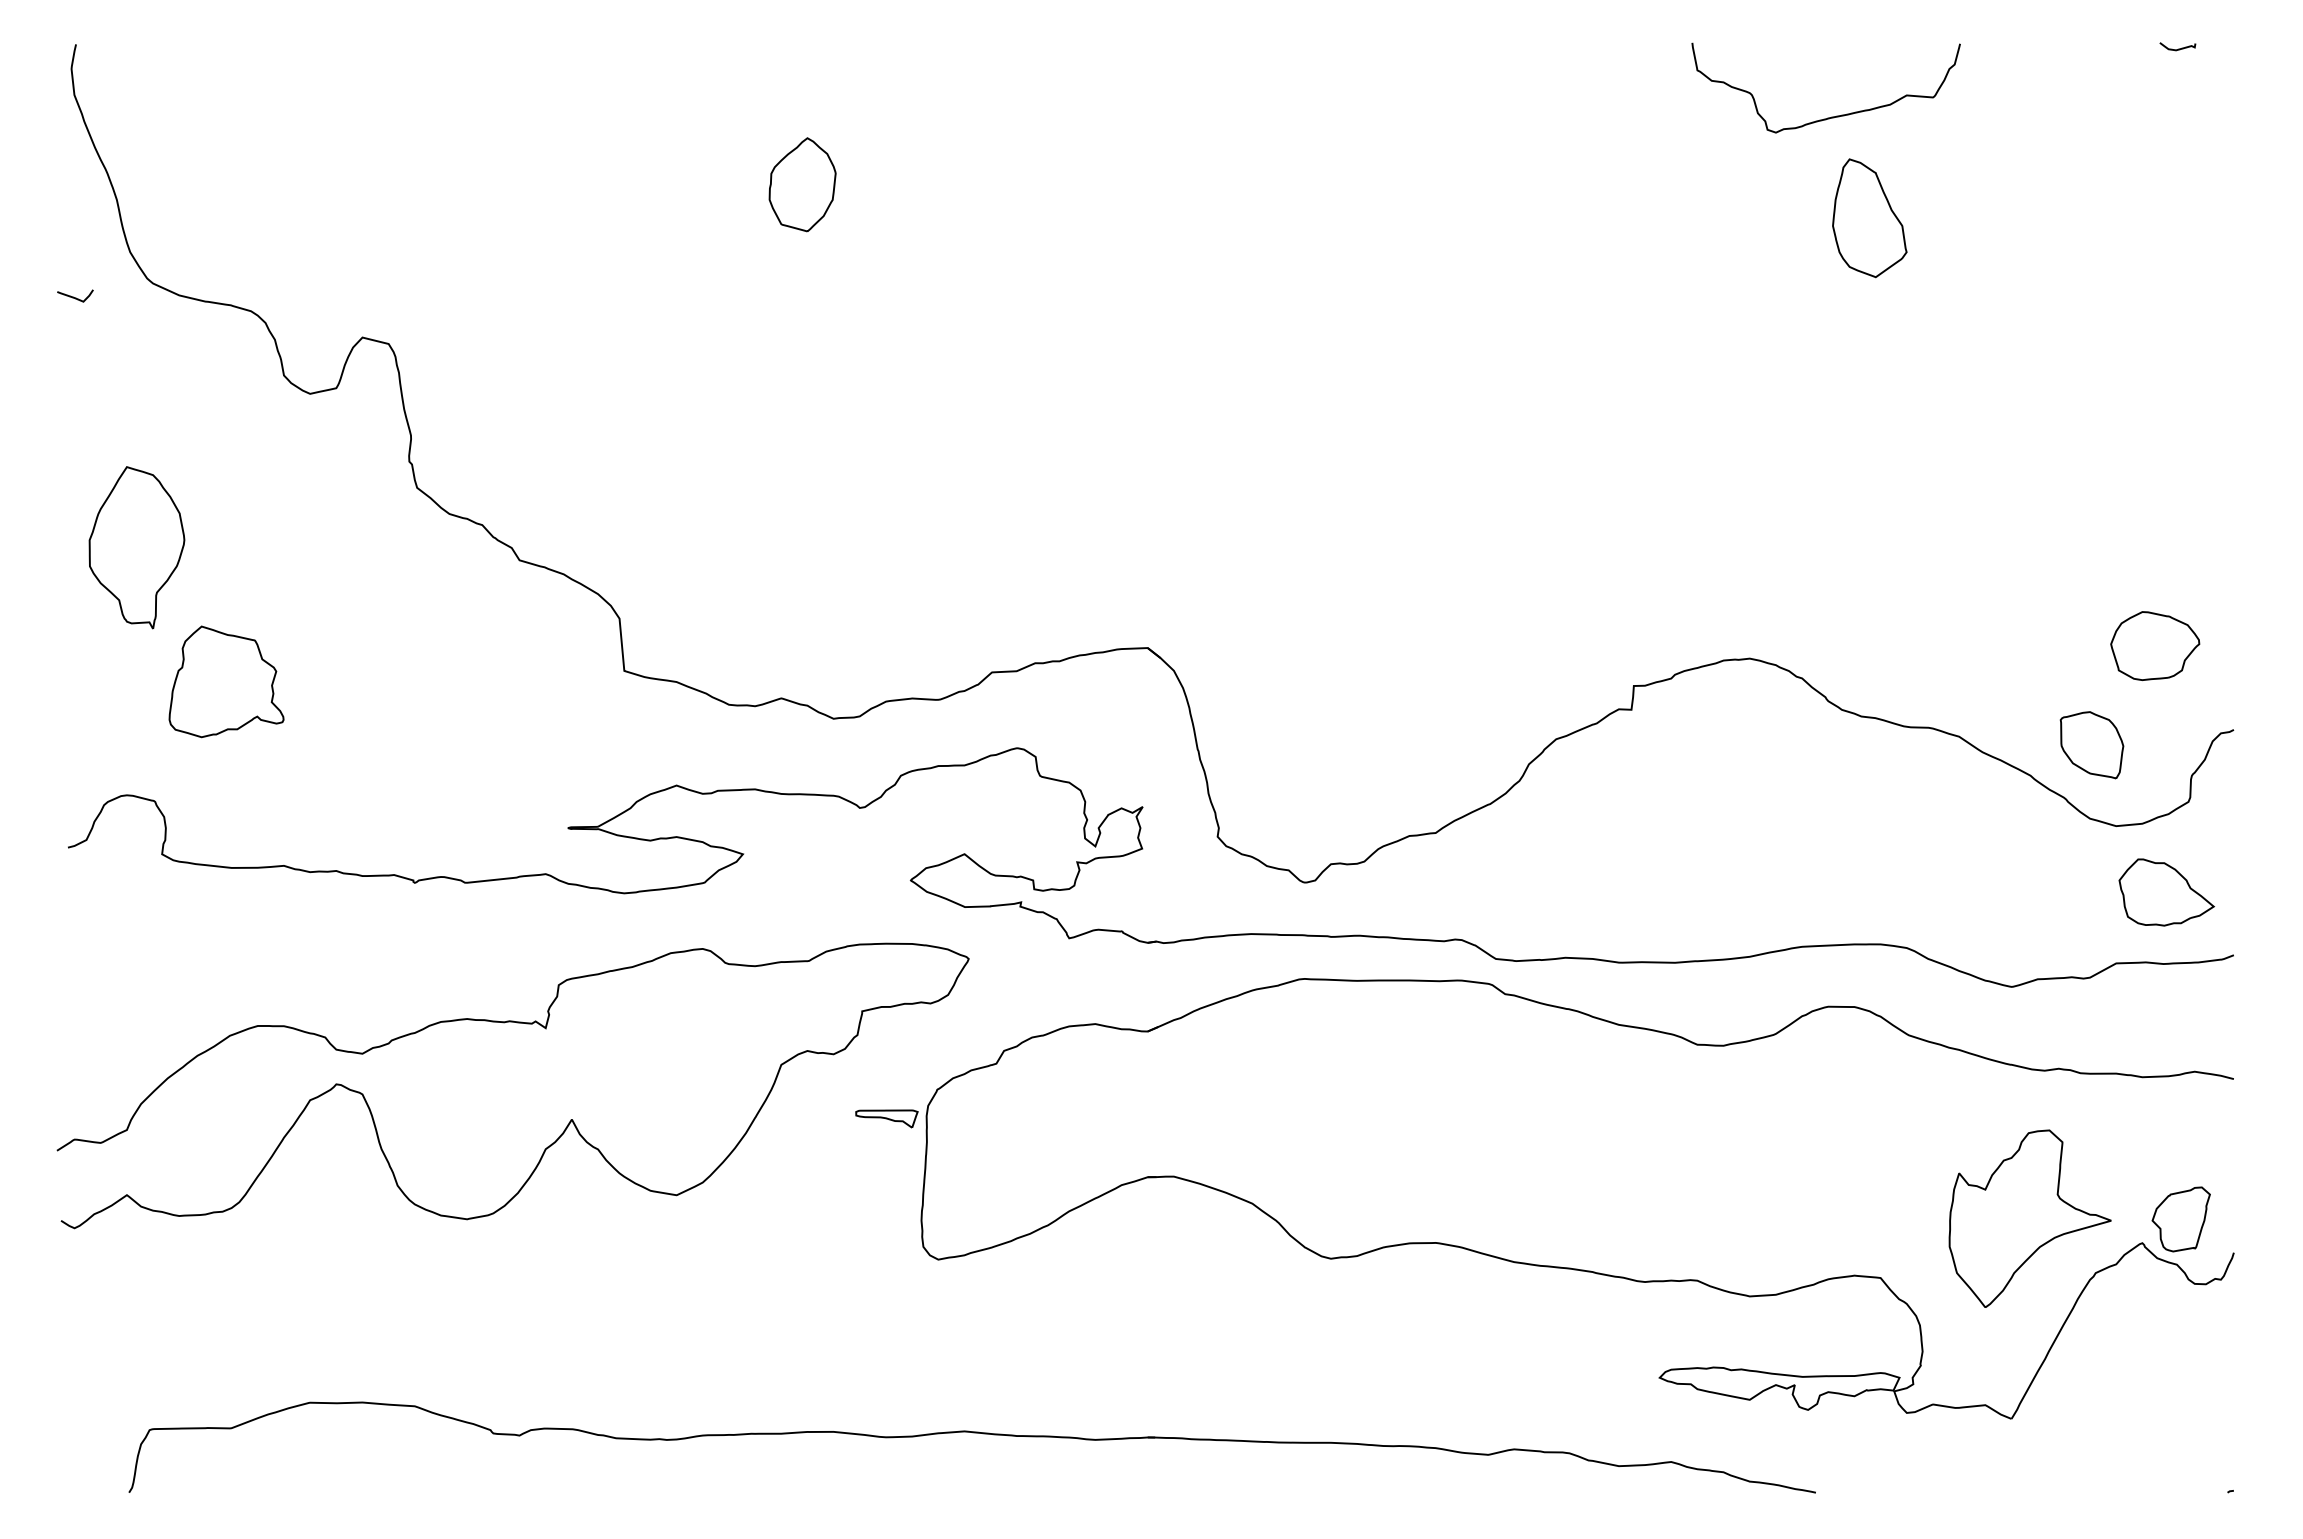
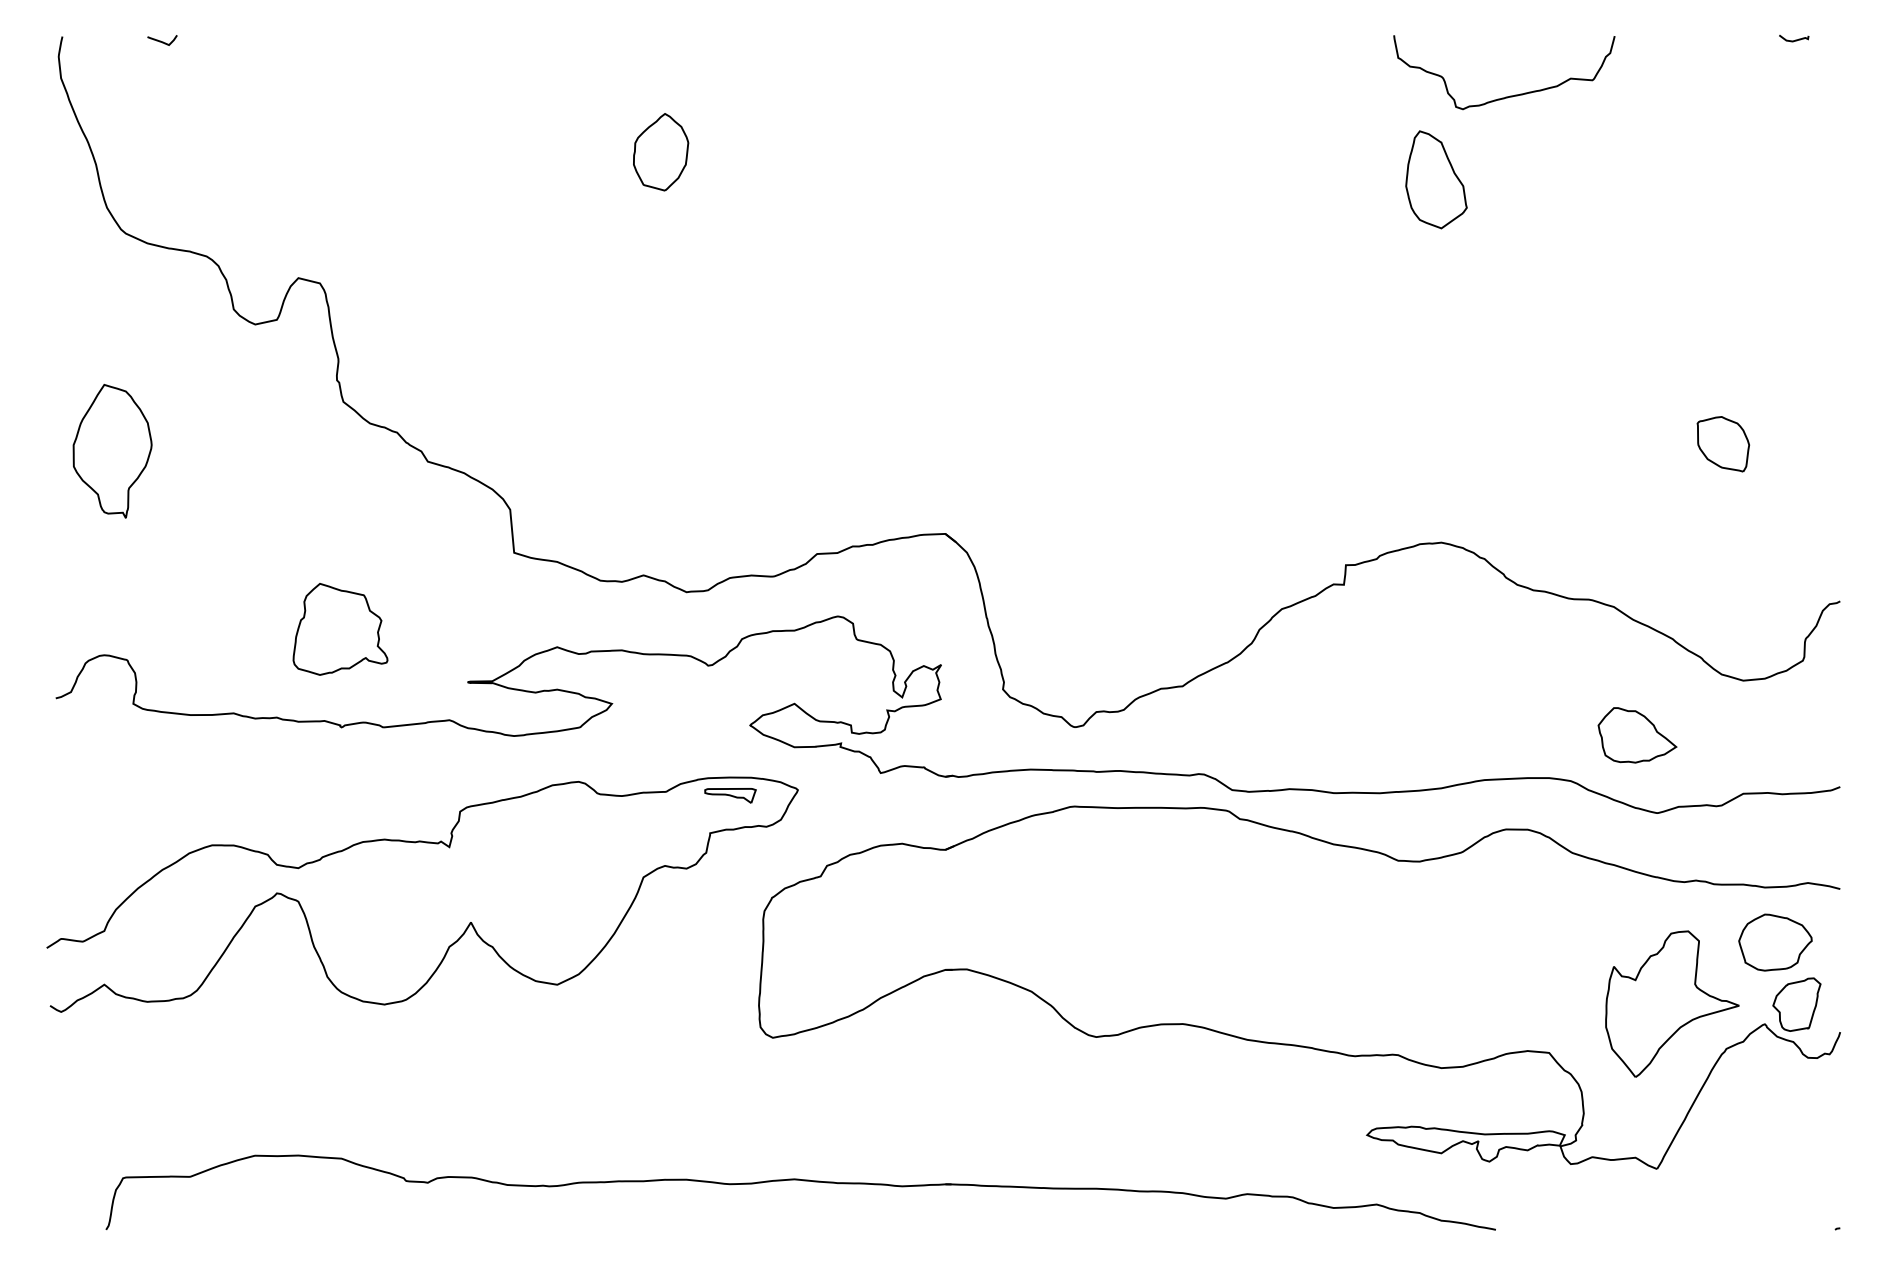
part: (1869, 218) -> (1436, 180), moved
curve: (75, 297) -> (162, 41), moved
part: (2155, 645) -> (1775, 942), moved
part: (226, 681) -> (340, 629), moved
part: (2091, 745) -> (1722, 444), moved
part: (2166, 892) -> (1637, 735), moved
part: (886, 1118) -> (730, 795), moved

